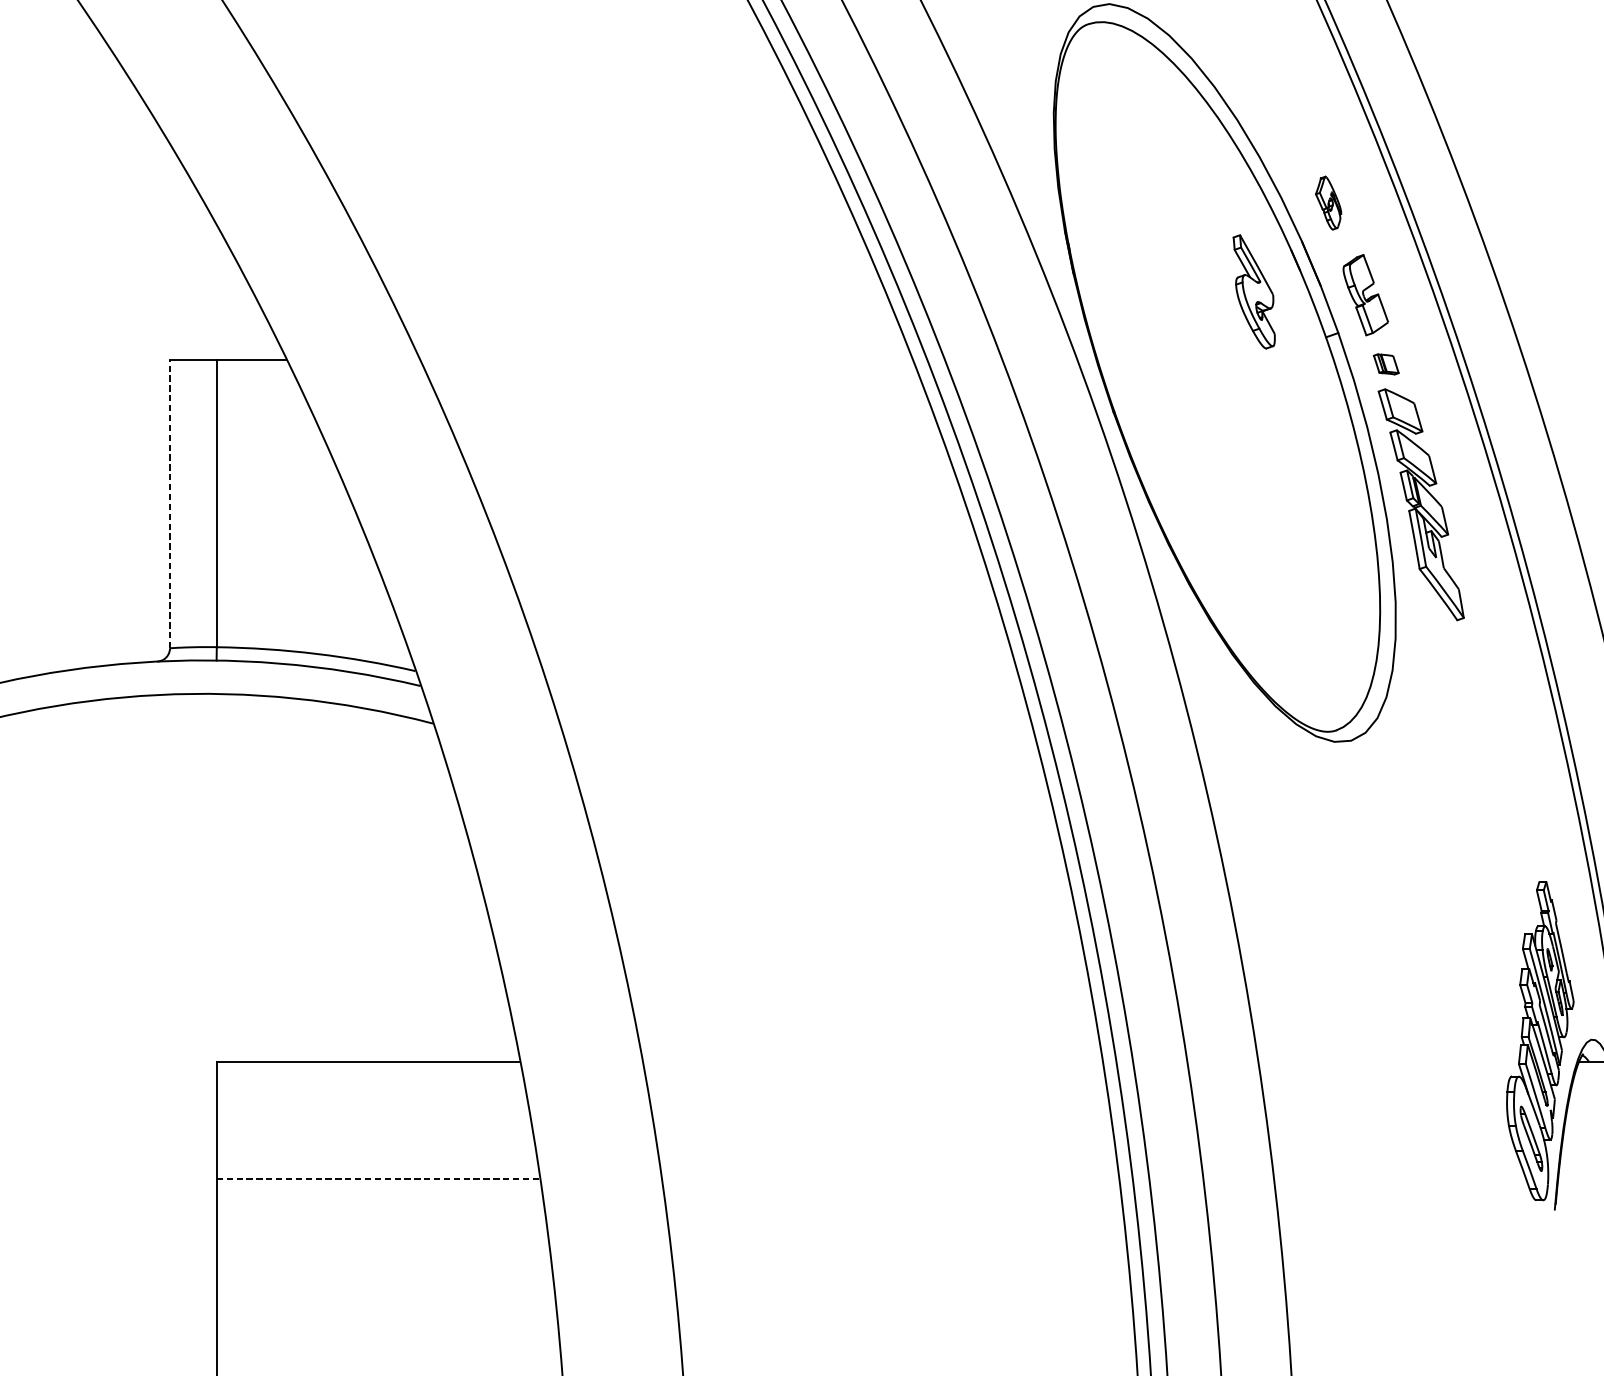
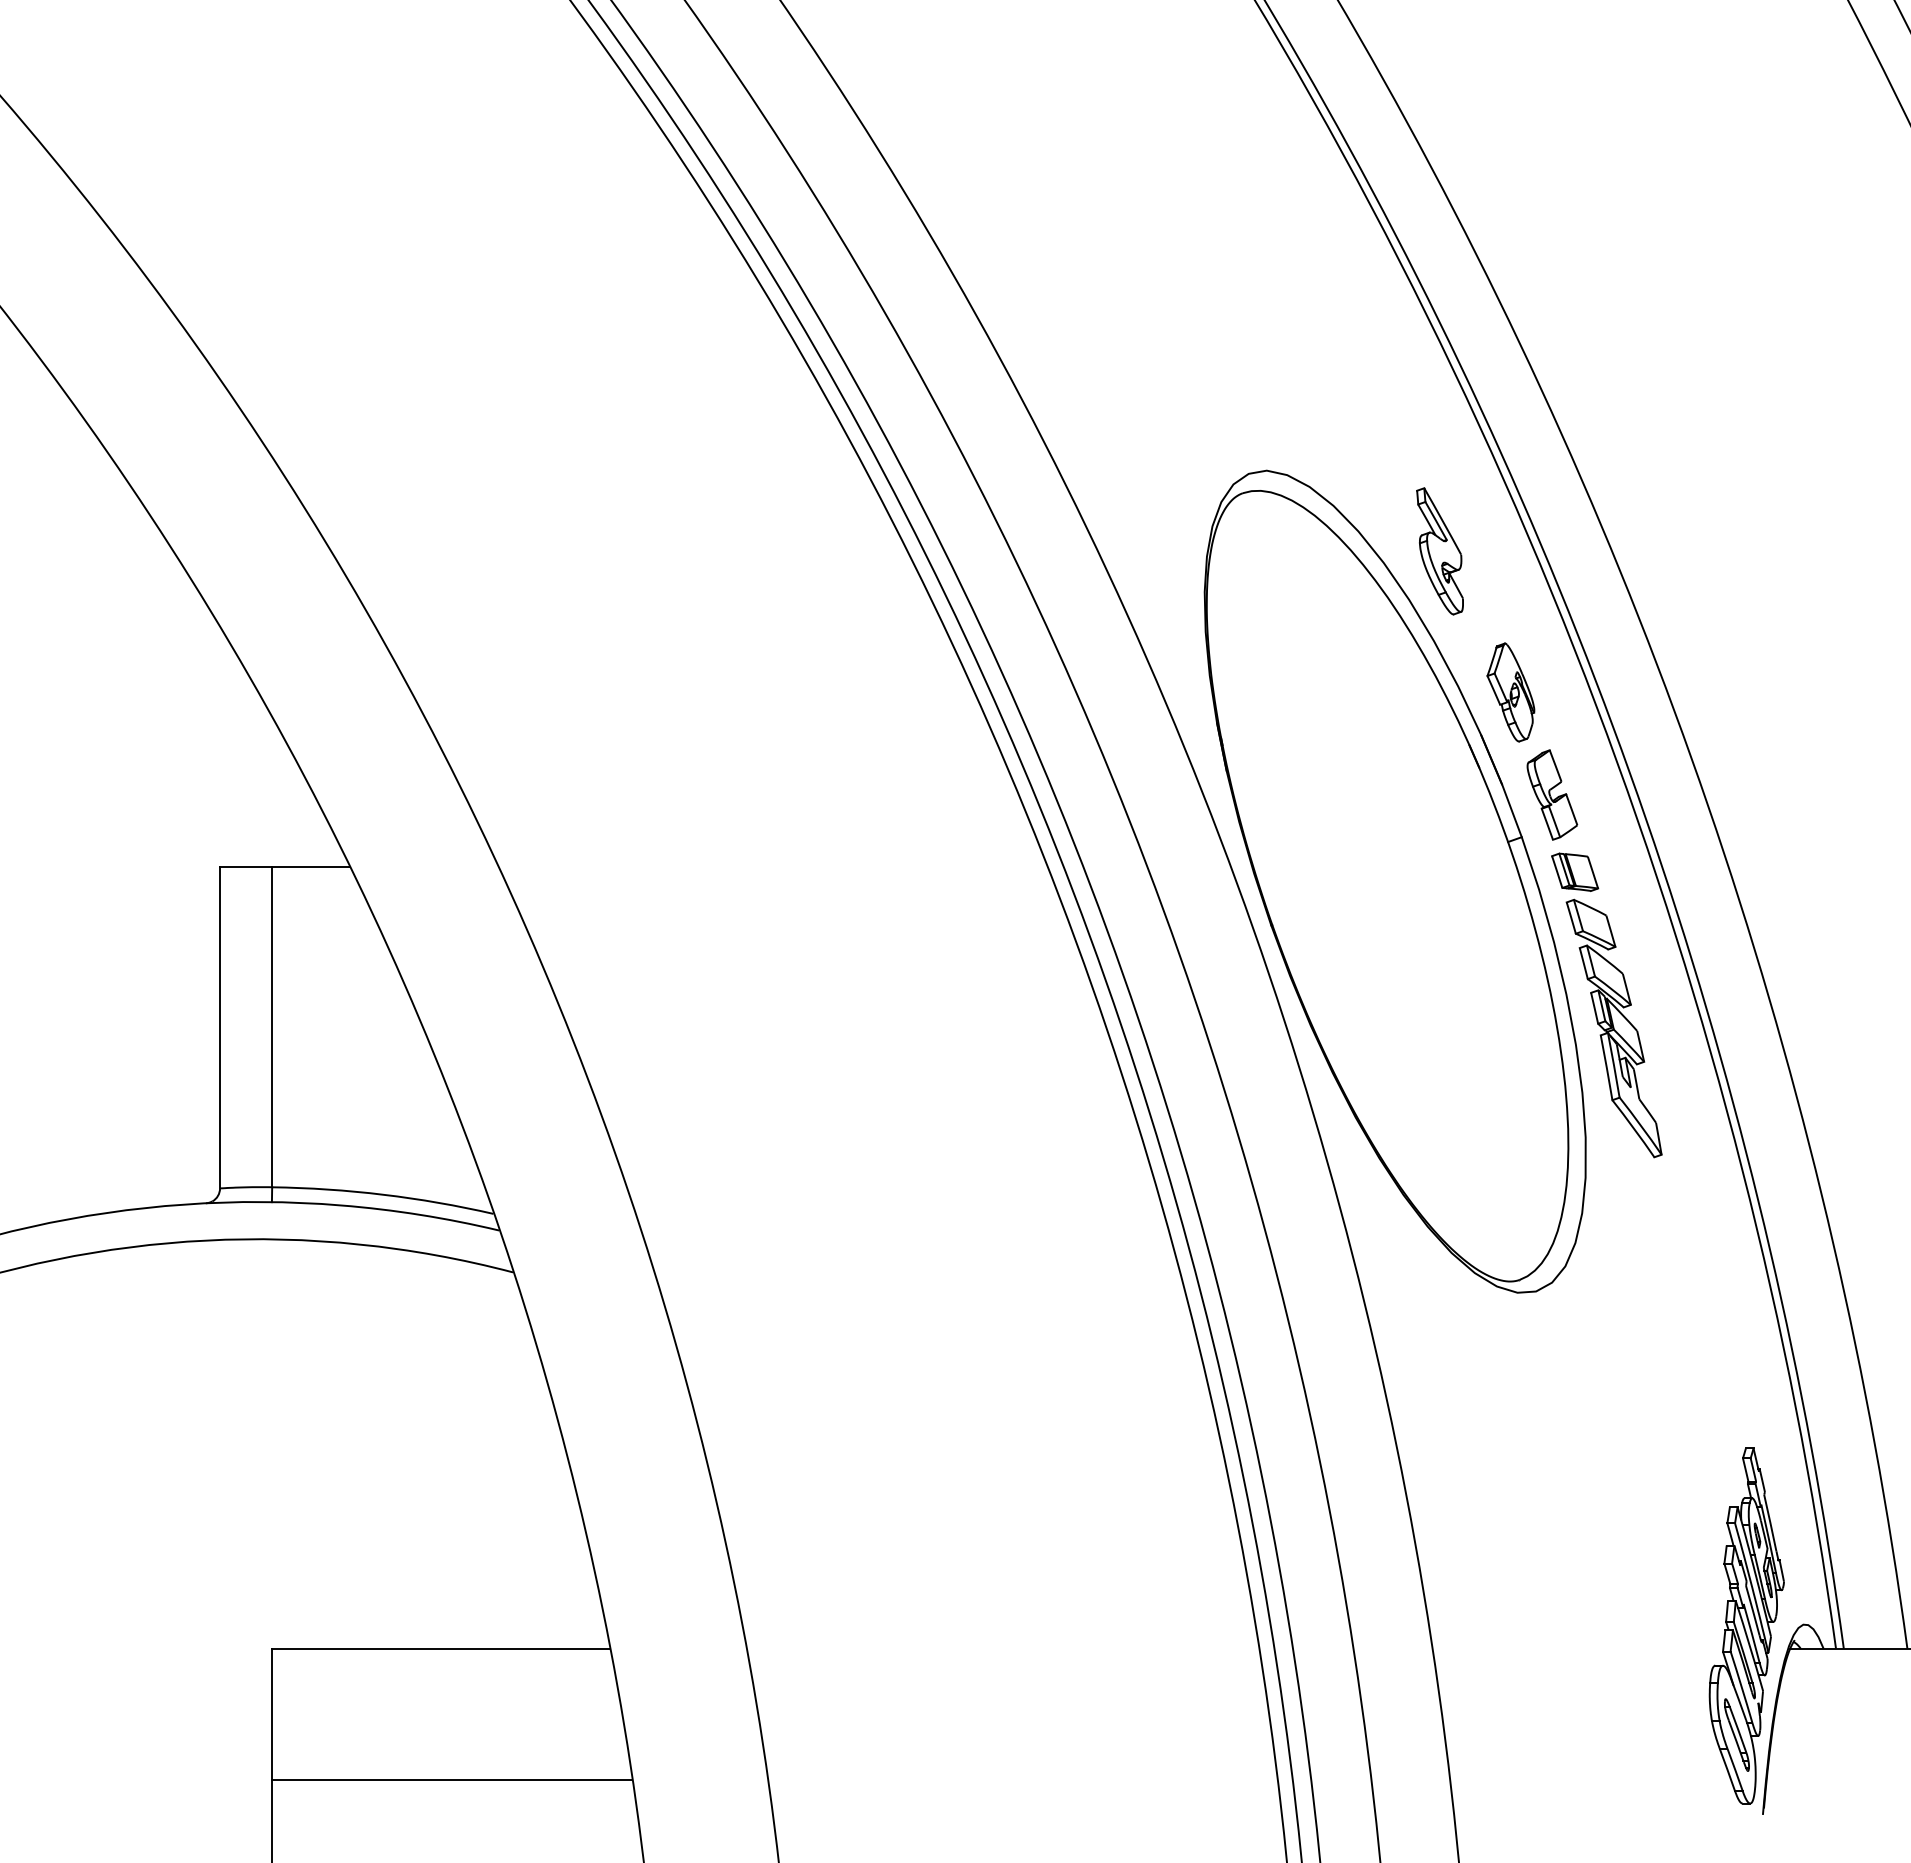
part: (1328, 203) -> (1510, 692), size x1.67
part: (1253, 292) -> (1439, 551), moved
part: (1386, 363) -> (1575, 871), size x1.67
line: (170, 503) -> (220, 1027), dashed -> solid
line: (378, 1178) -> (452, 1779), dashed -> solid

